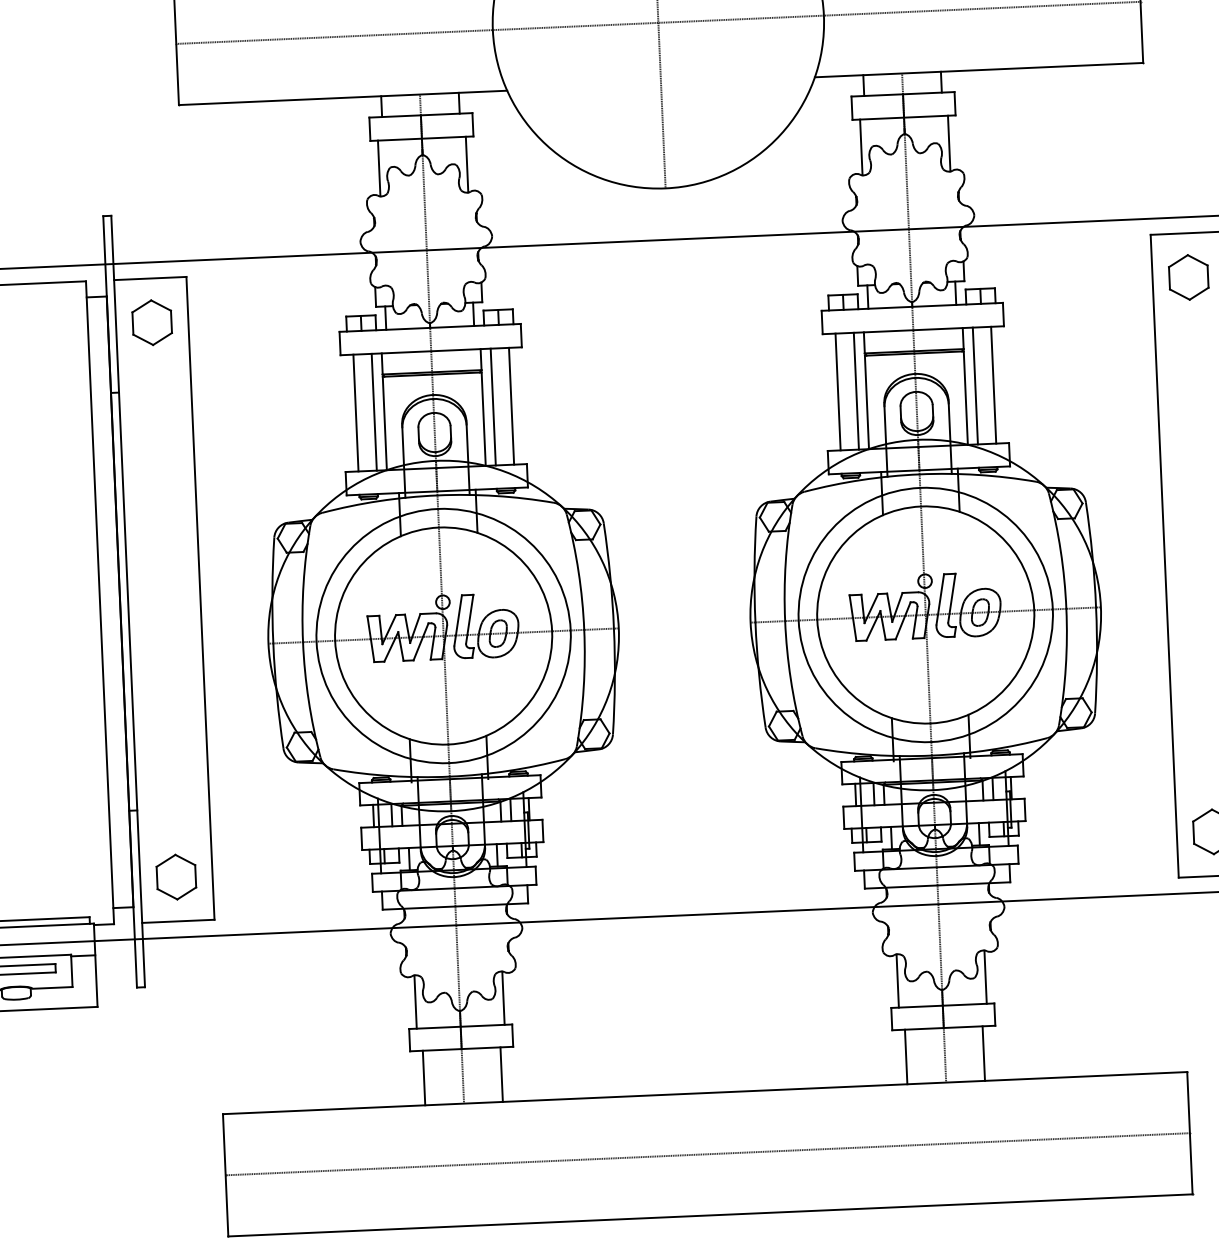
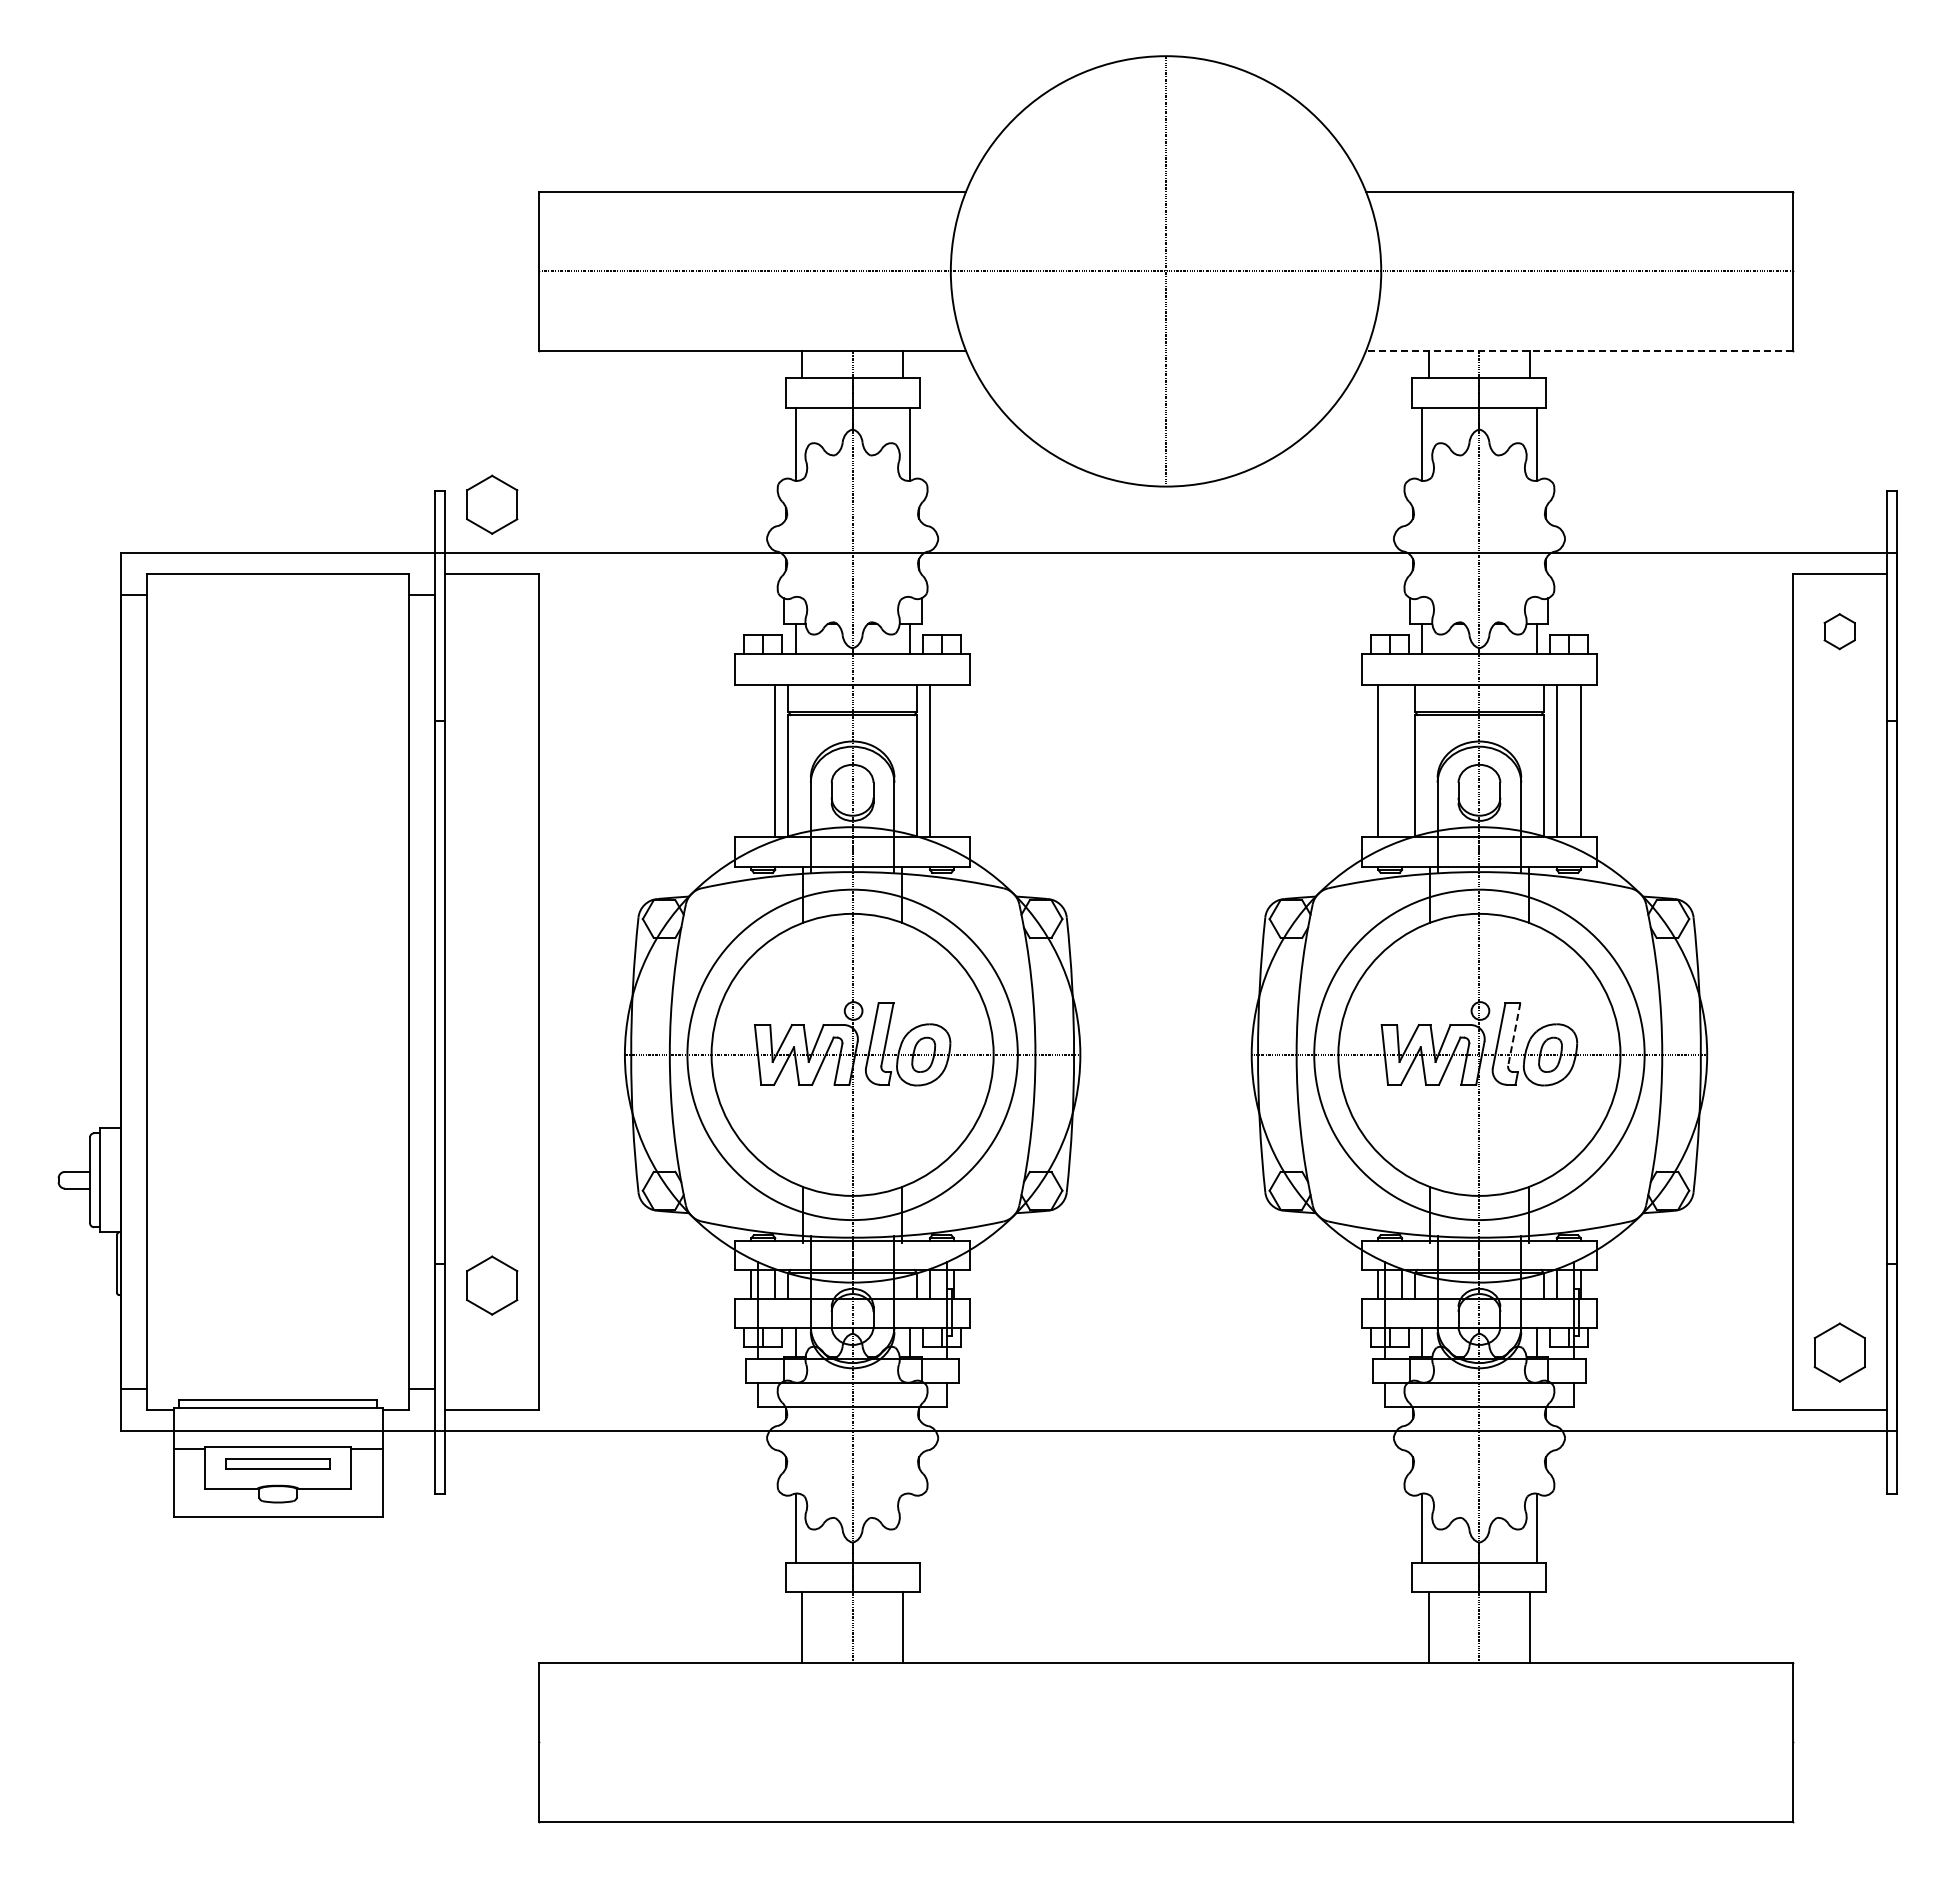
line: (978, 69) -> (1578, 350), solid -> dashed
part: (1188, 277) -> (1839, 631), size x0.6
part: (152, 322) -> (492, 504), moved
line: (856, 391) -> (1402, 760), removed
line: (511, 406) -> (953, 760), removed
line: (355, 413) -> (751, 760), removed
line: (952, 598) -> (1514, 1034), solid -> dashed
part: (176, 877) -> (492, 1285), moved
line: (503, 997) -> (909, 1527), removed
line: (707, 1154) -> (1165, 1742), removed

